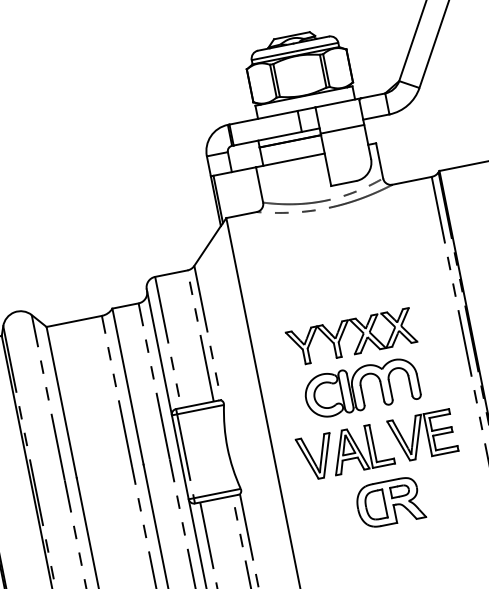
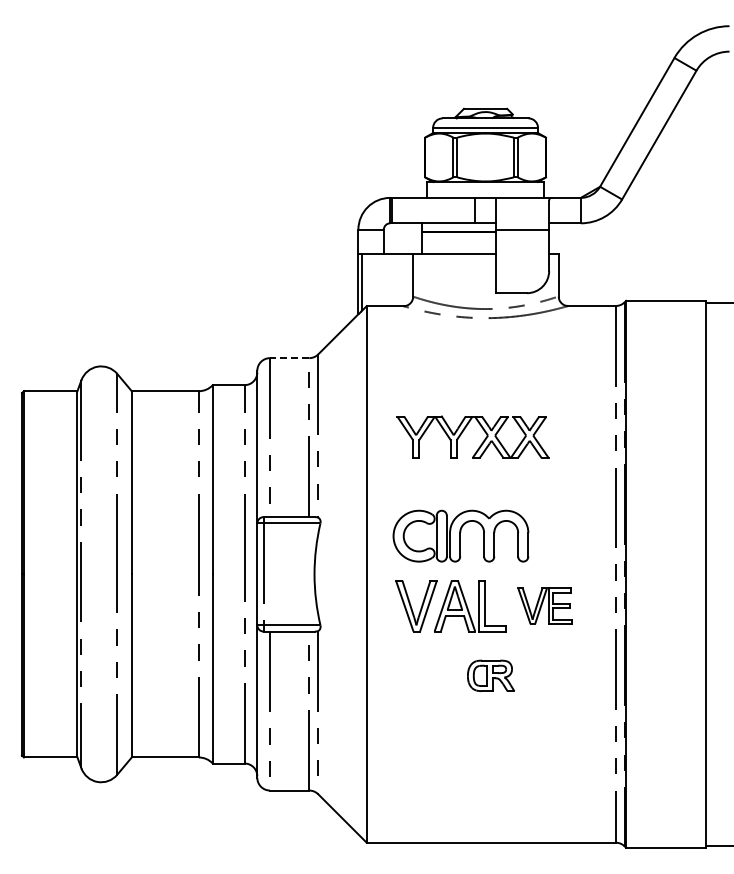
line: (171, 273) -> (289, 358), solid -> dashed
part: (343, 334) -> (463, 432), moved
part: (361, 387) -> (460, 535), moved
part: (422, 436) -> (544, 606), size x0.7
part: (389, 502) -> (490, 675), size x0.6

